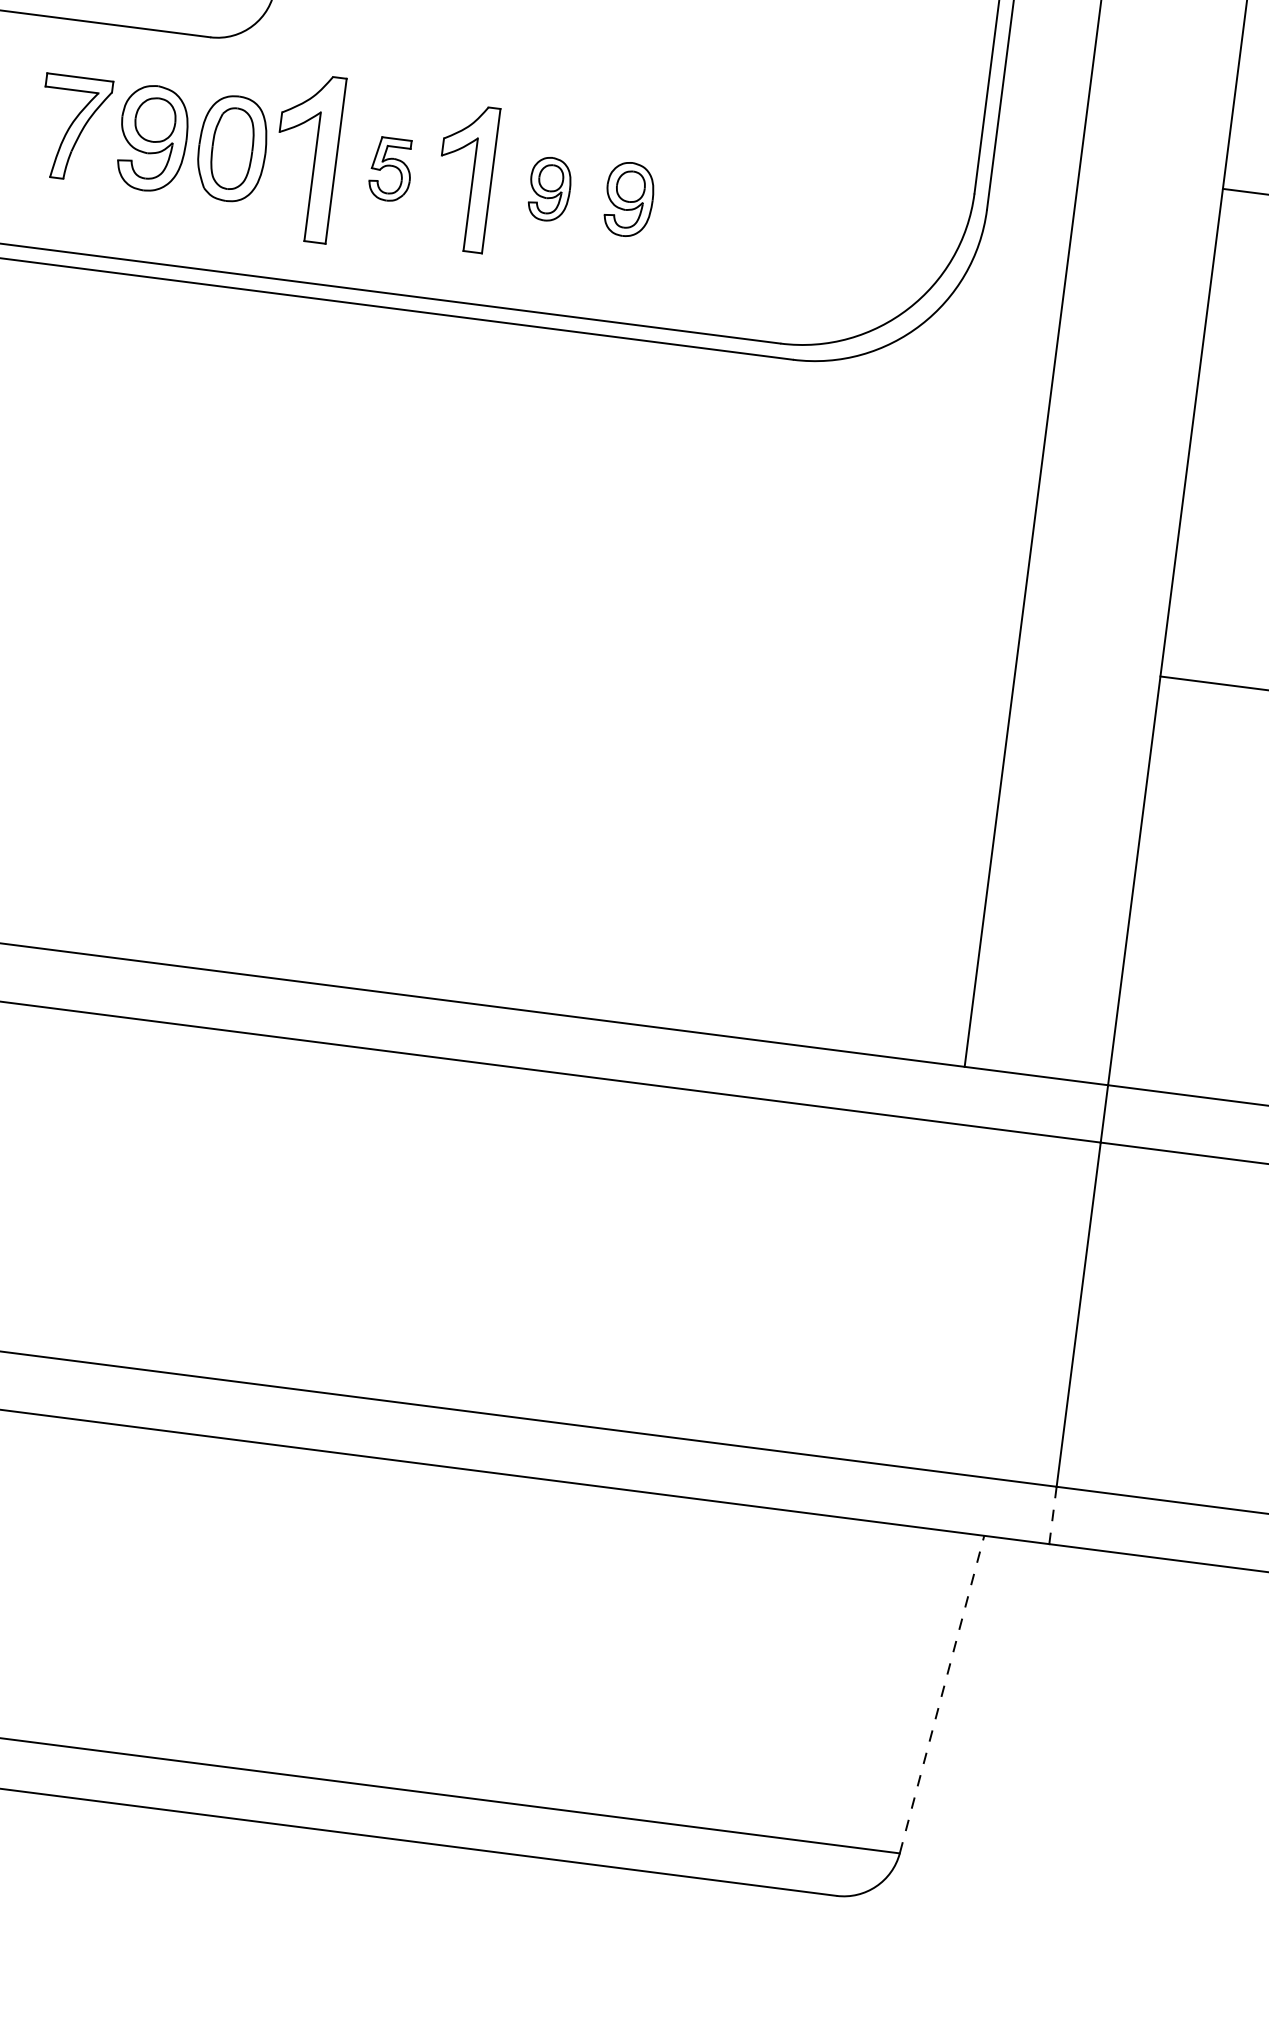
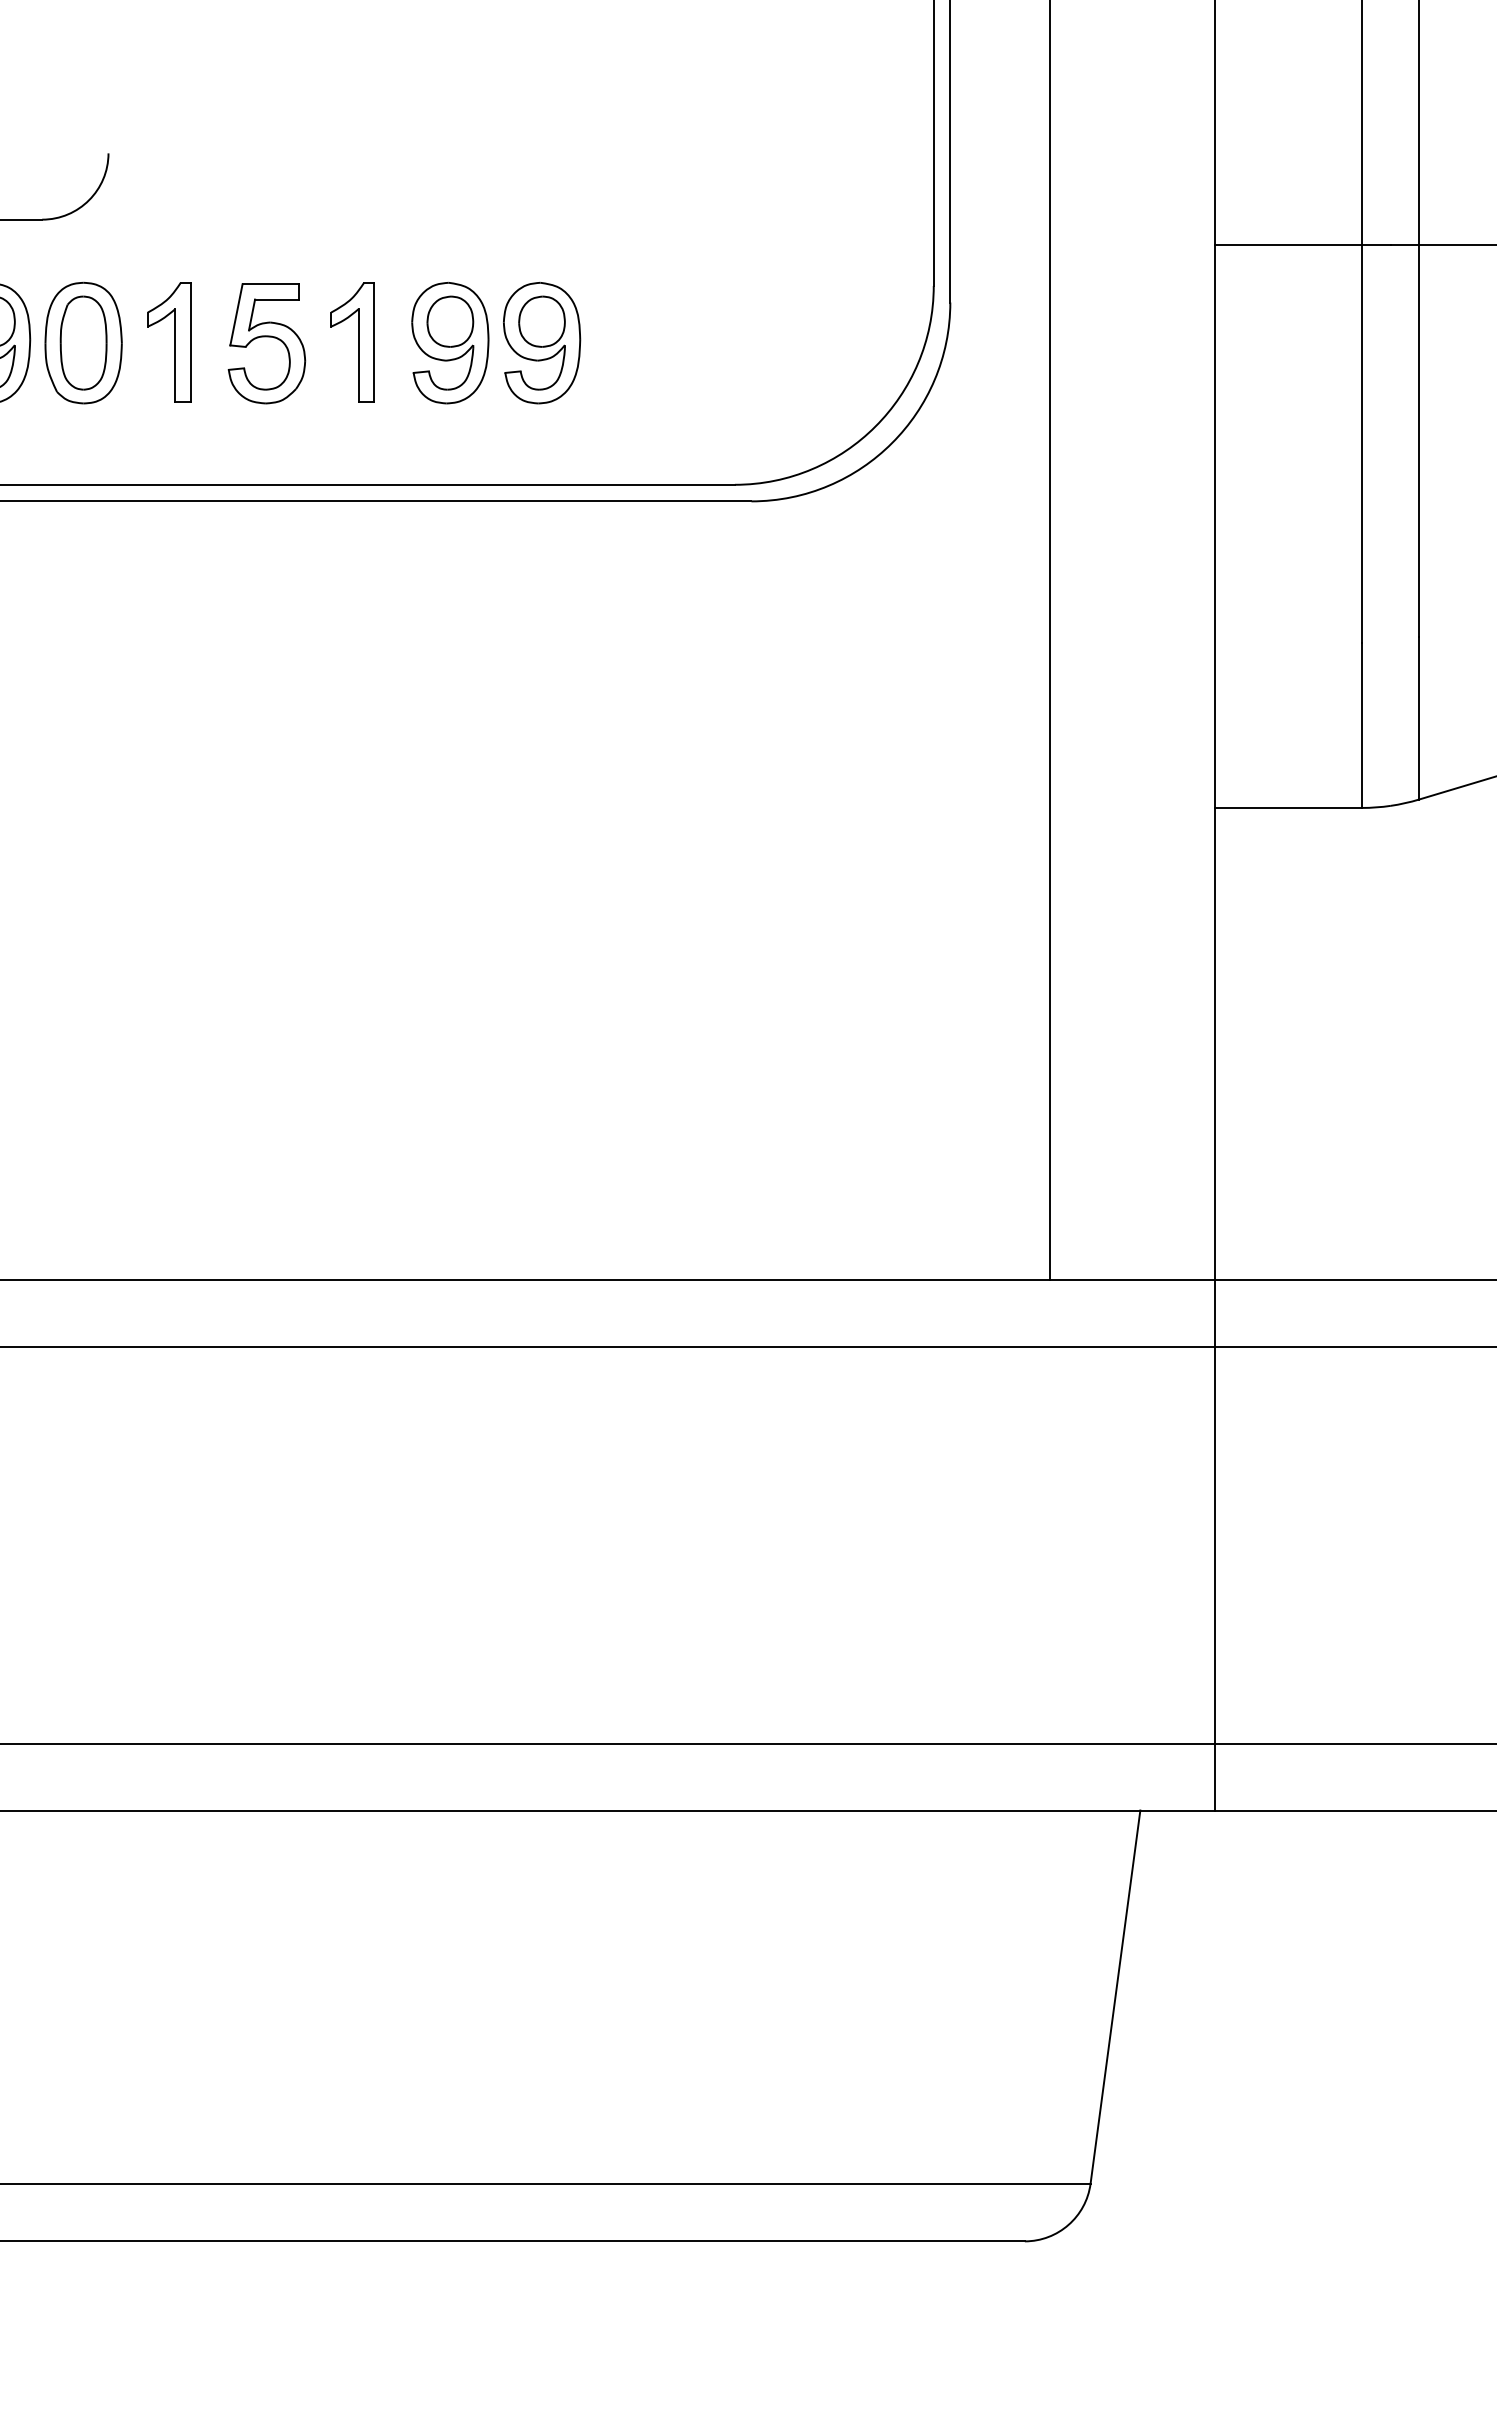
part: (306, 157) -> (169, 342), size x0.62
part: (390, 169) -> (266, 343), size x1.67
part: (465, 178) -> (352, 342), size x0.71
part: (550, 188) -> (450, 342), size x1.67
part: (629, 199) -> (542, 343), size x1.43
line: (1053, 1514) -> (1215, 1776), dashed -> solid
line: (942, 1694) -> (1115, 1996), dashed -> solid

